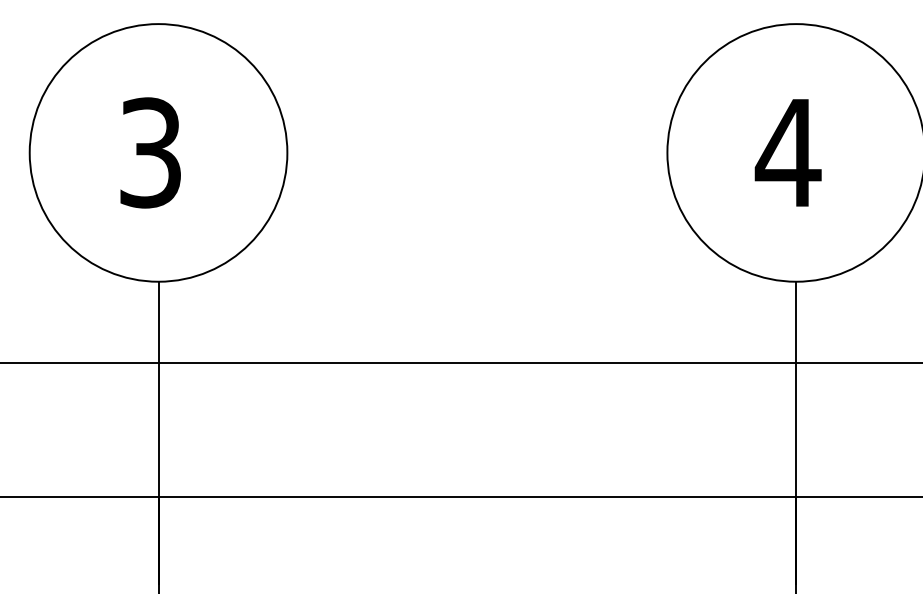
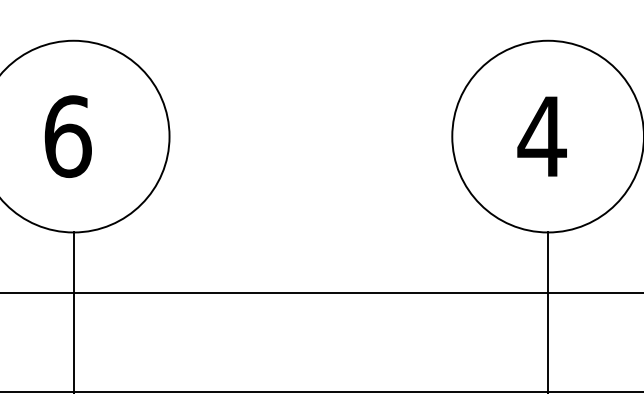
text: (151, 152) -> (68, 136), 3 -> 6

